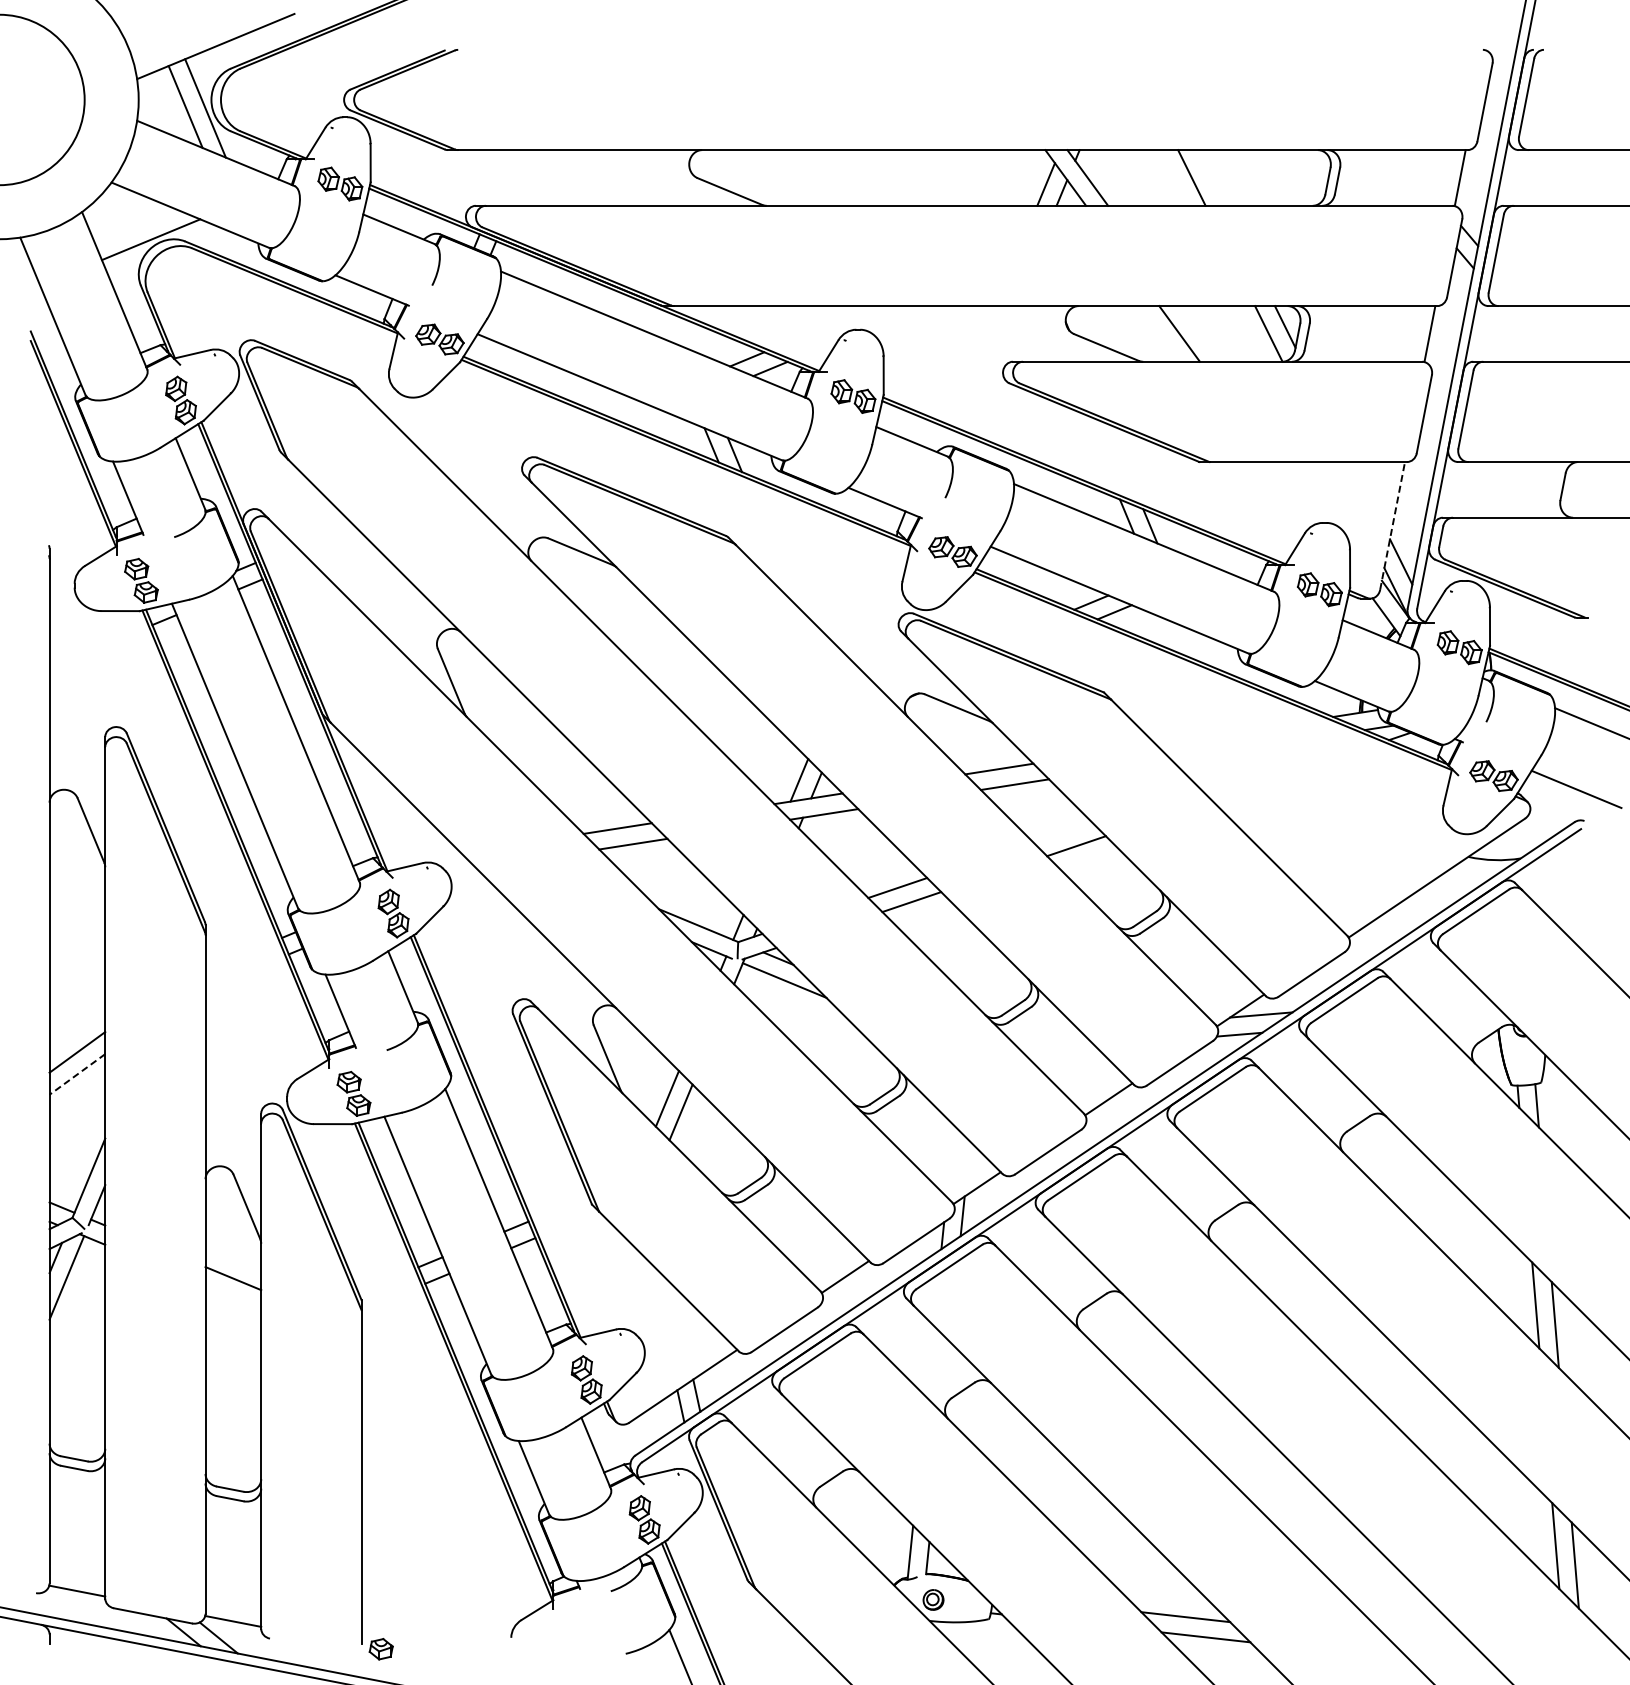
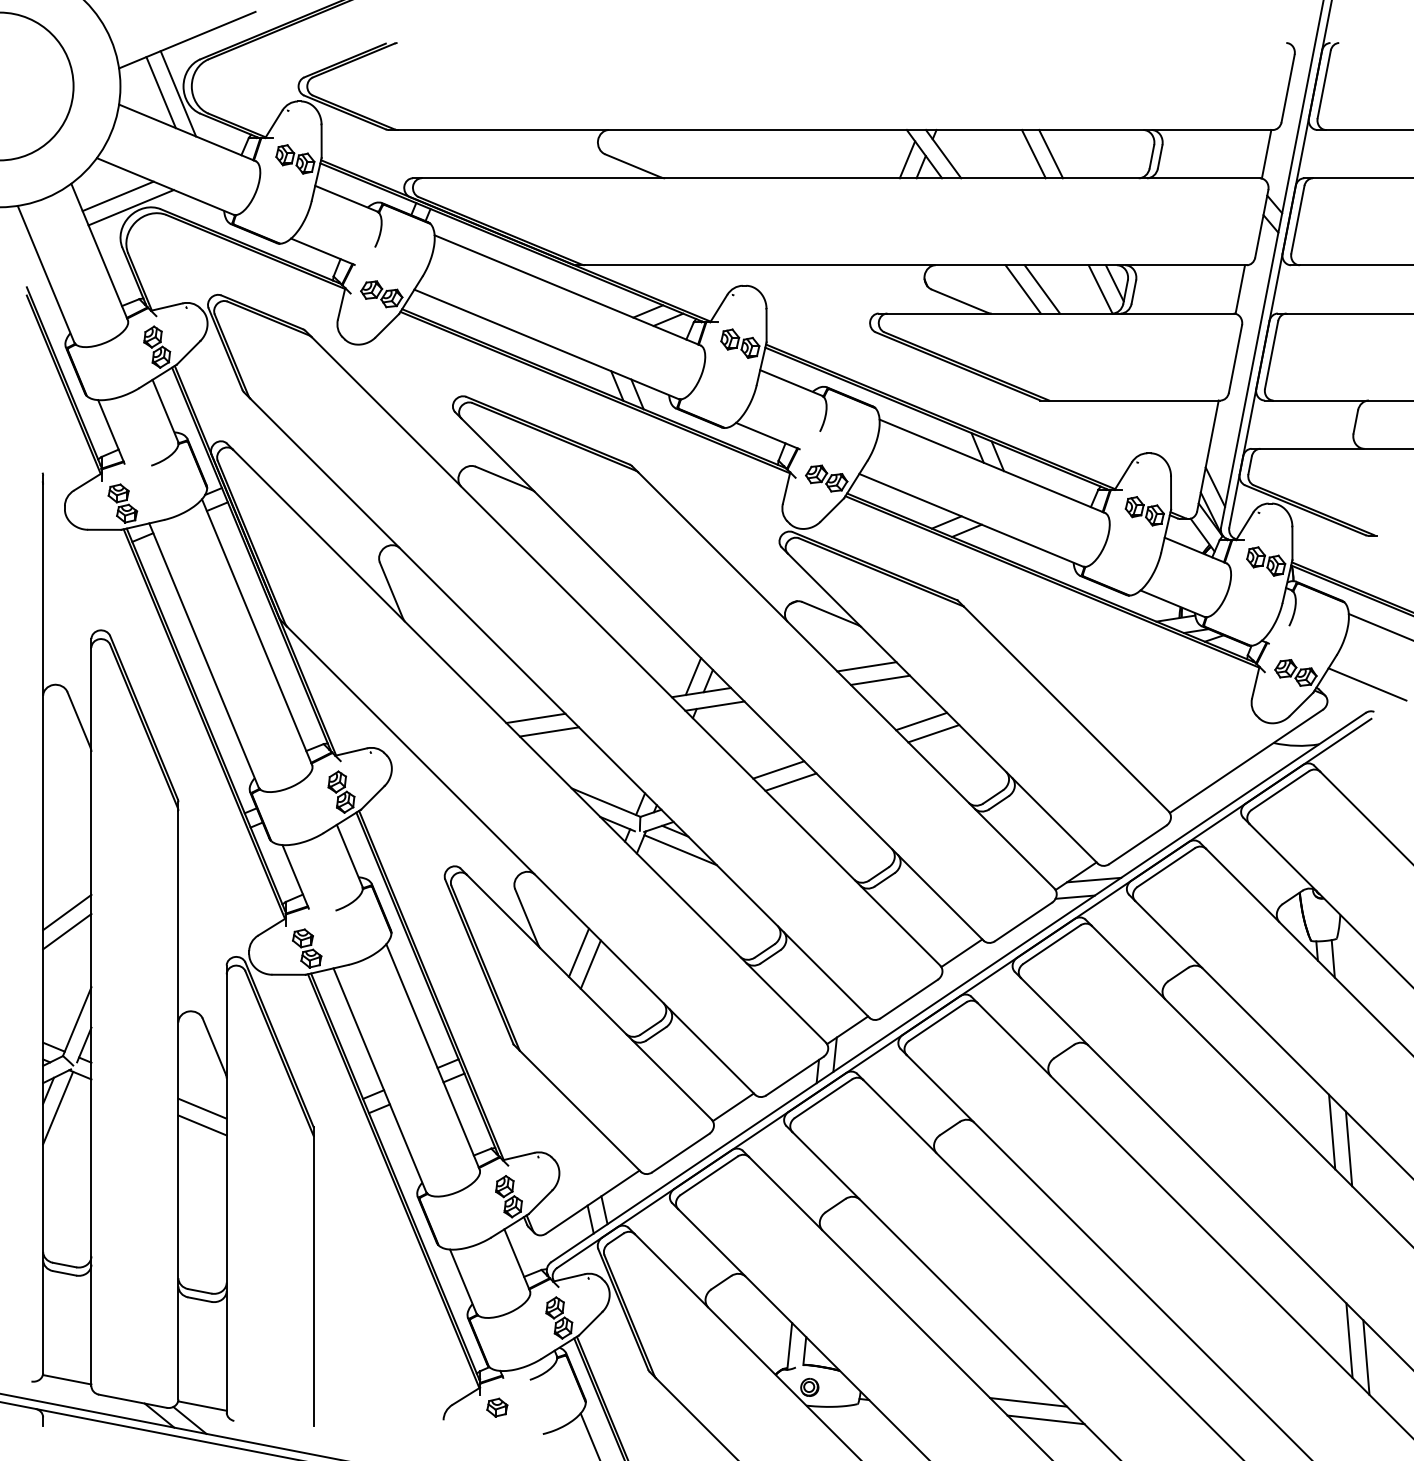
line: (1211, 177) -> (1050, 153), added
line: (136, 226) -> (118, 196), added
line: (1201, 333) -> (1042, 289), added
line: (1392, 525) -> (1207, 455), dashed -> solid
line: (1062, 832) -> (921, 721), added
line: (77, 1074) -> (67, 931), dashed -> solid
line: (233, 1297) -> (202, 1125), added
part: (380, 1649) -> (496, 1407), moved

